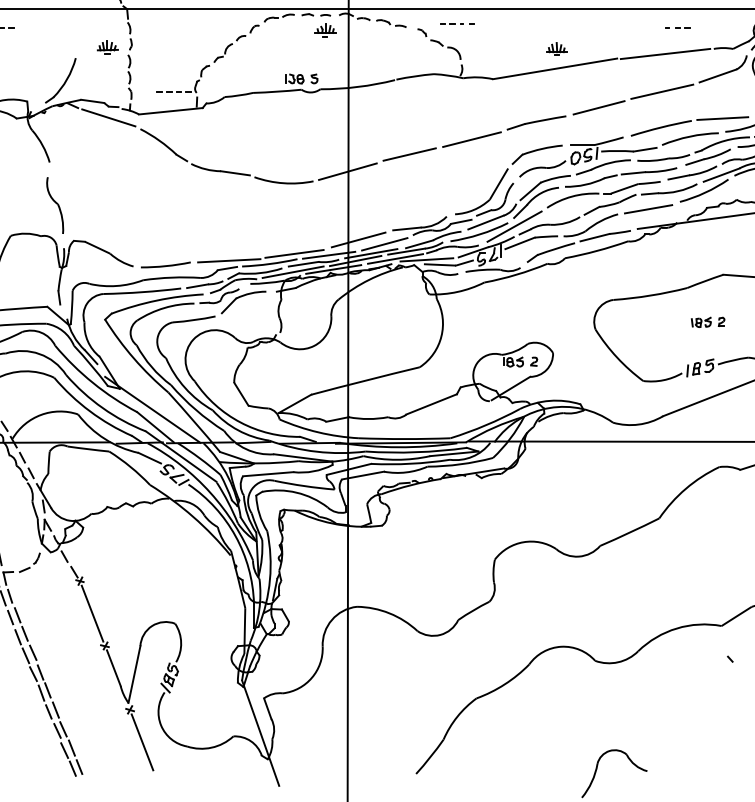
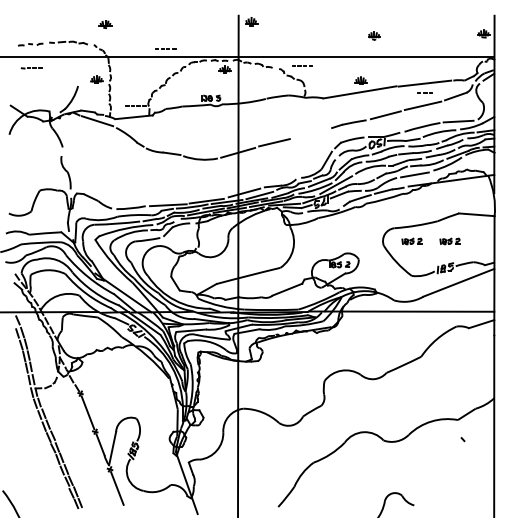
line: (676, 28) -> (424, 92), moved
line: (472, 138) -> (311, 133), removed
part: (642, 322) -> (411, 241), added

